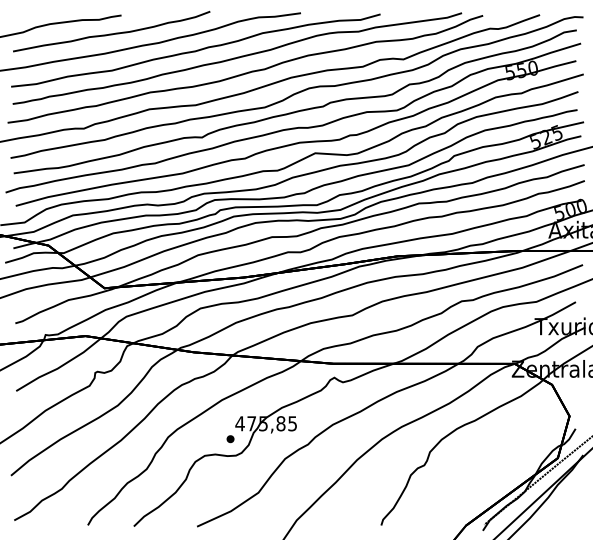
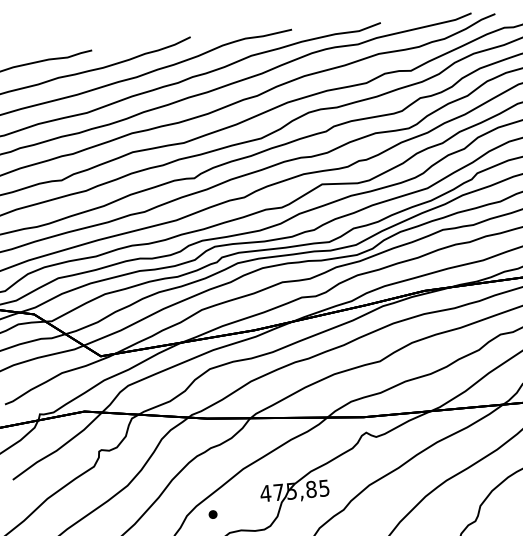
part: (230, 439) -> (213, 514), moved

